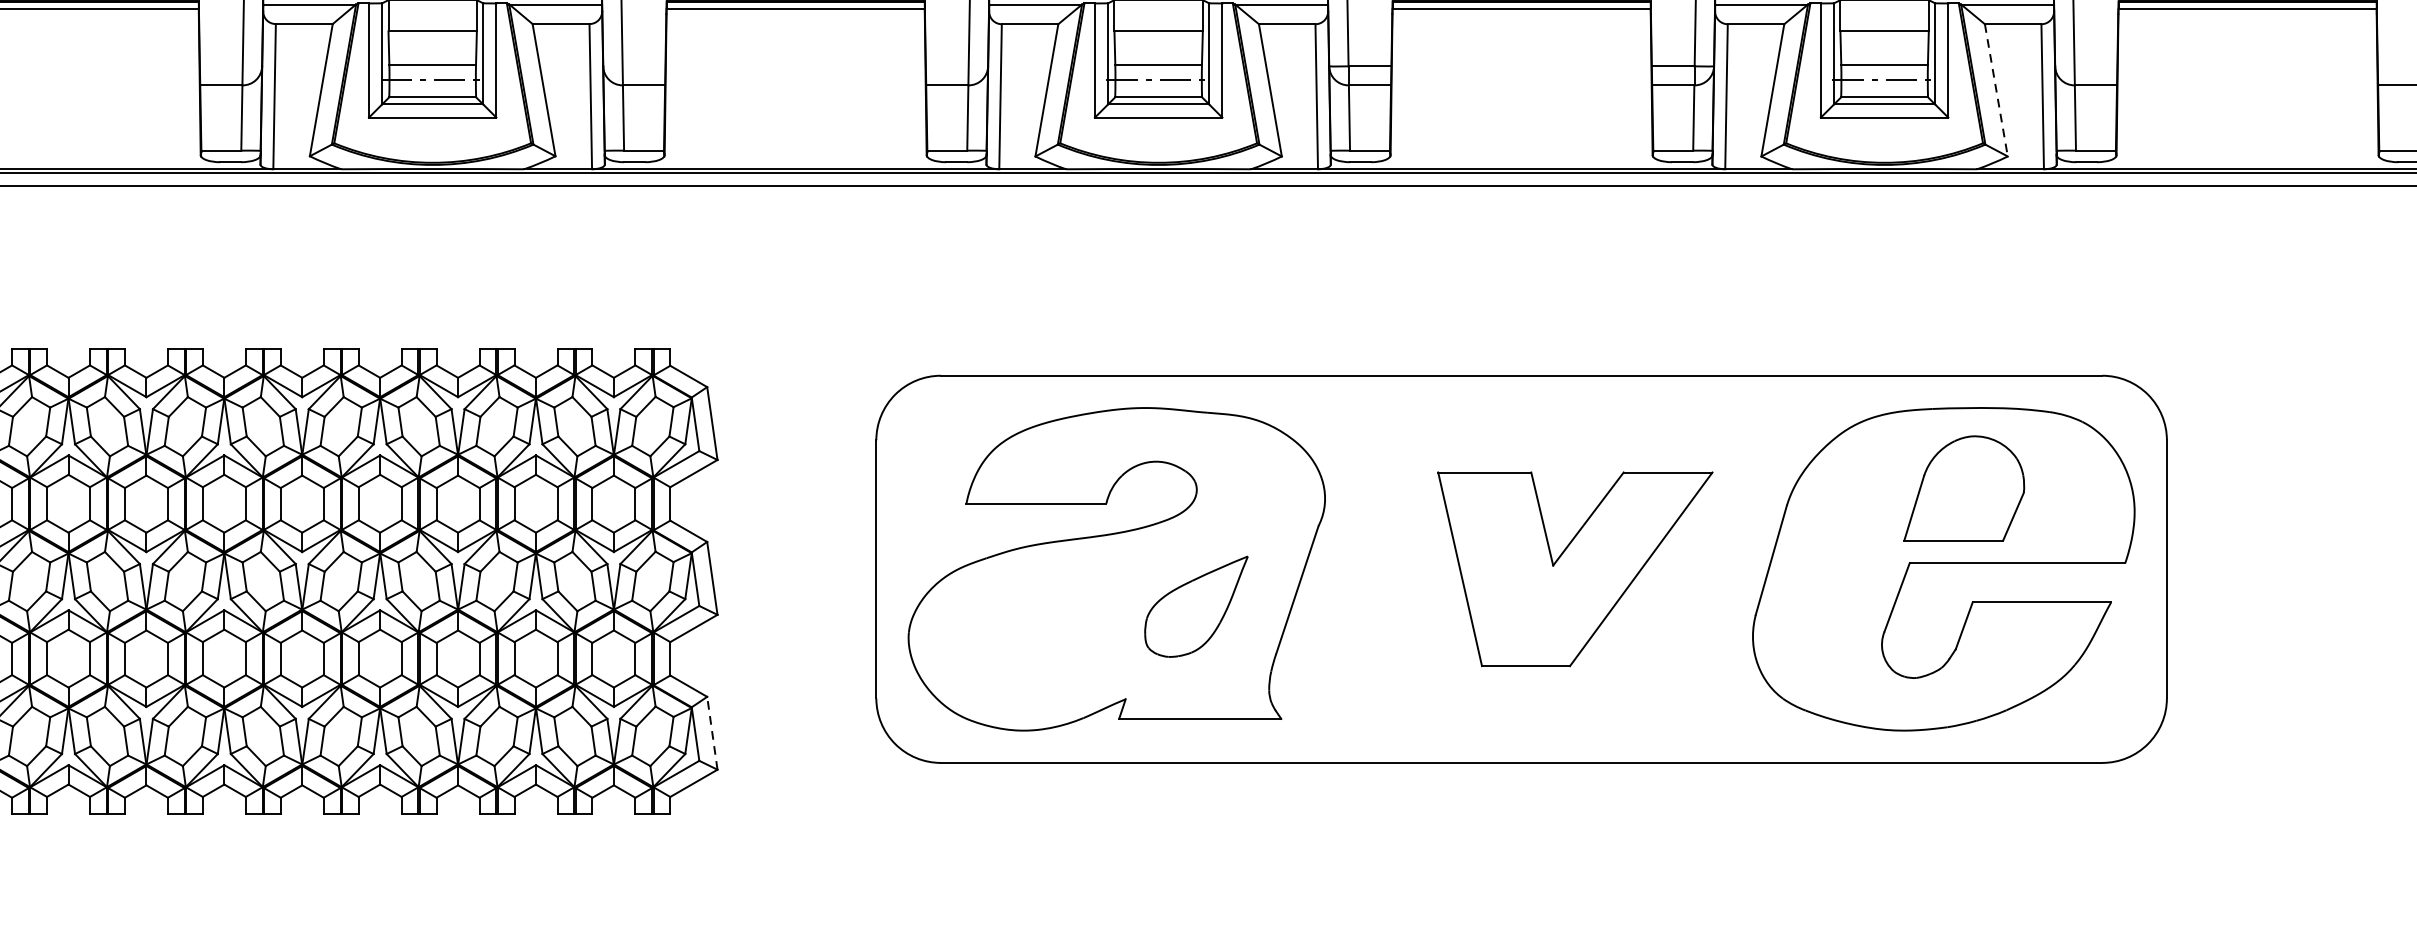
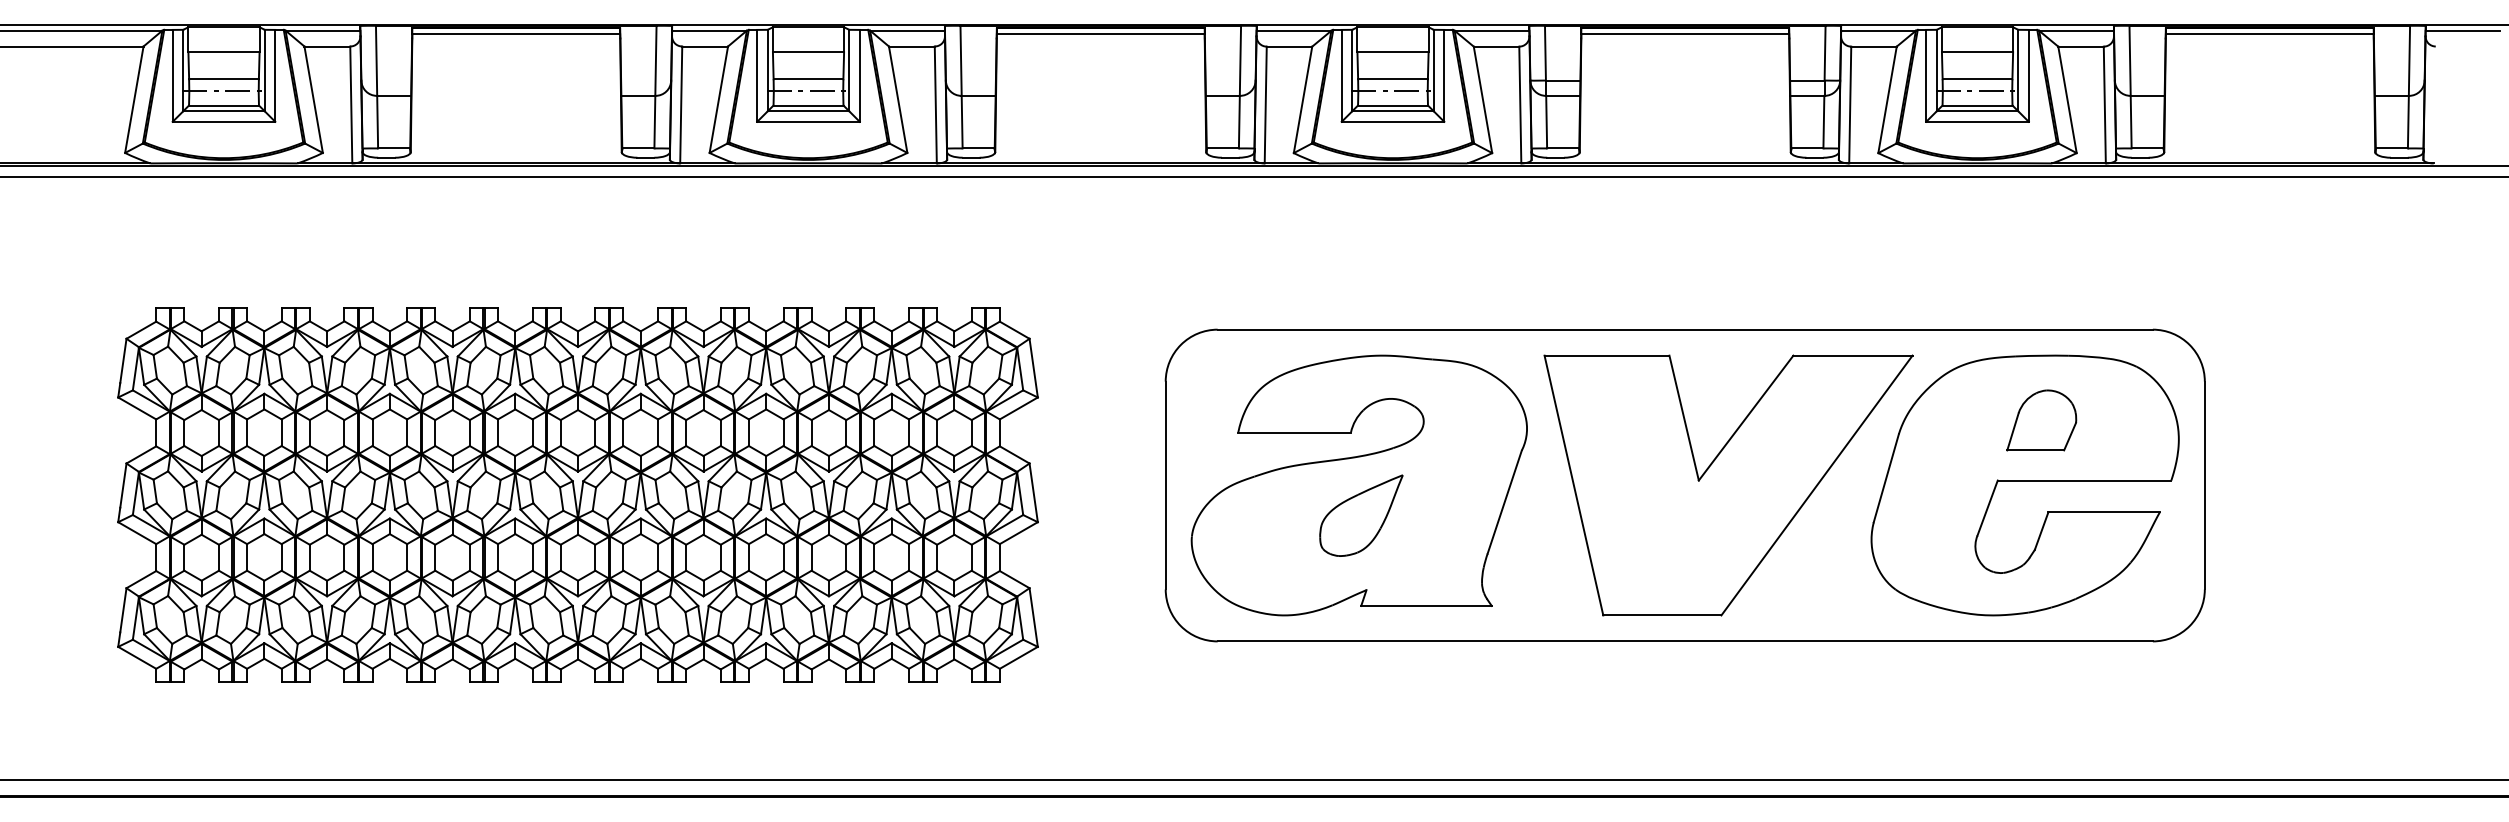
line: (1996, 91) -> (2067, 100), dashed -> solid
part: (1964, 488) -> (2041, 420), size x0.71
part: (1575, 569) -> (1728, 485), size x1.67
part: (1196, 606) -> (1361, 515), moved
line: (712, 733) -> (1033, 617), dashed -> solid

